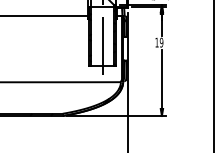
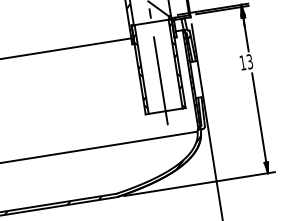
text: (161, 42) -> (249, 61), 19 -> 13

